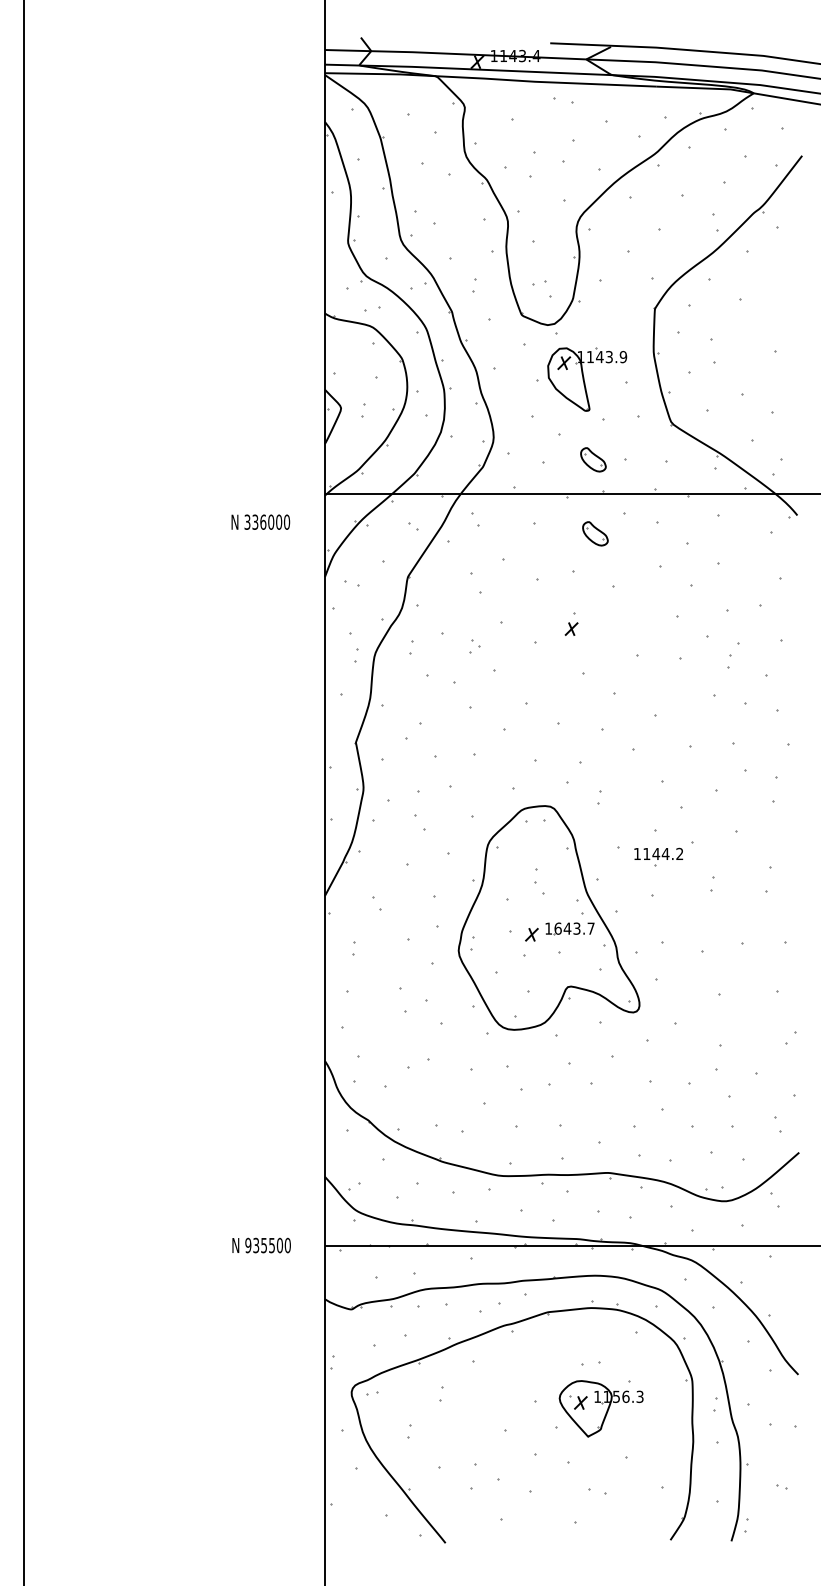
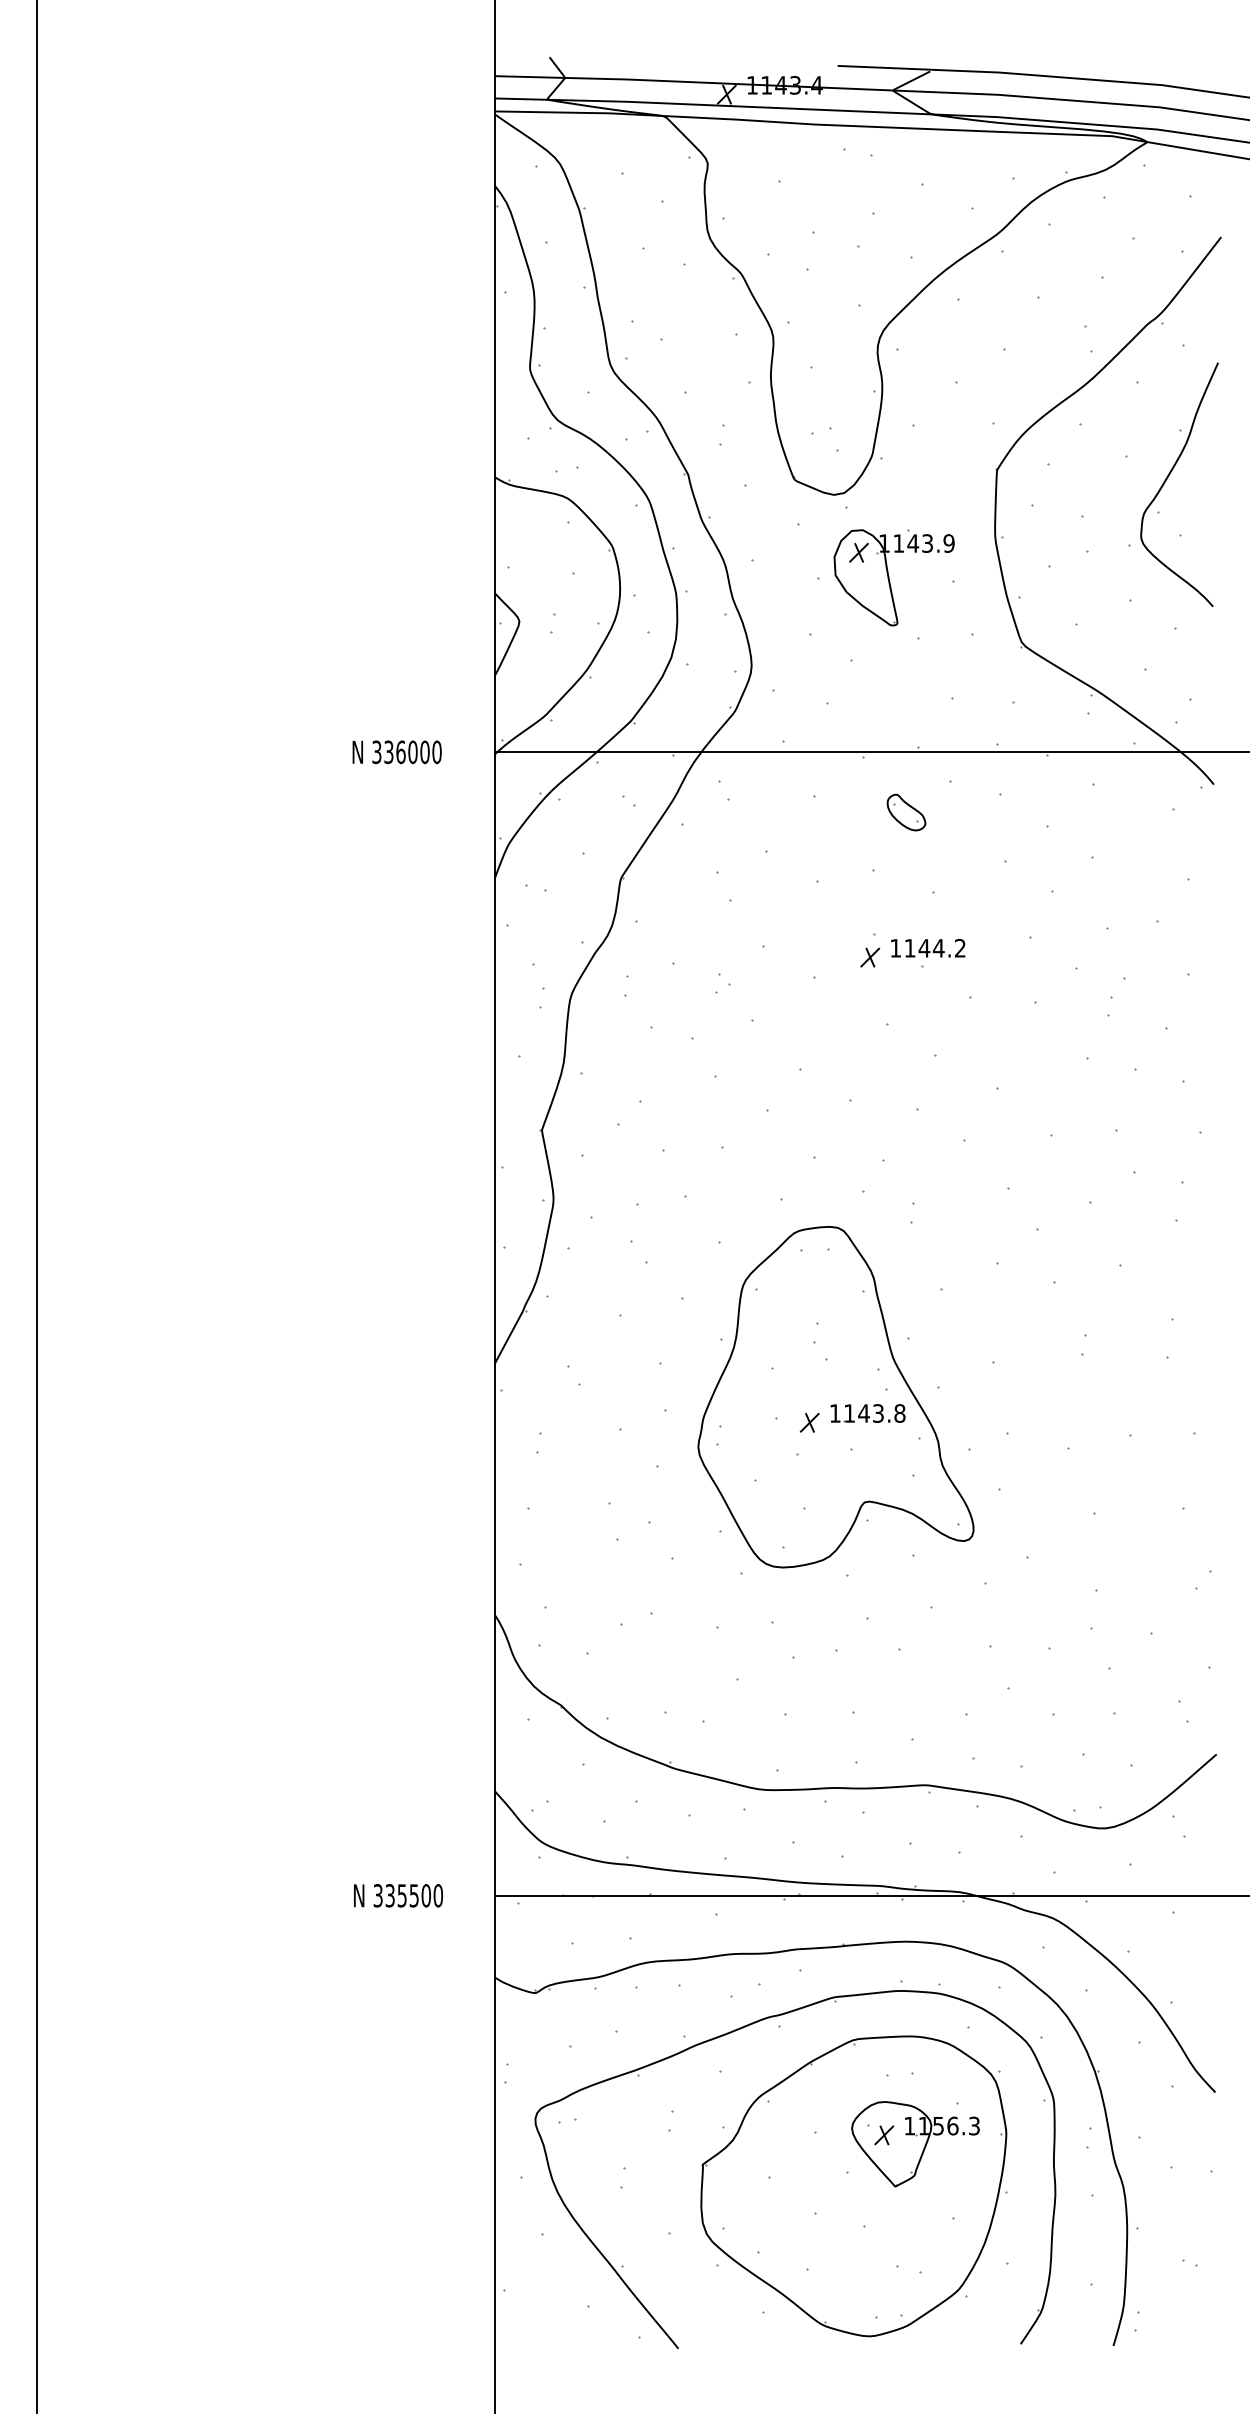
part: (770, 318) -> (1172, 484), added
part: (593, 459) -> (903, 699), removed
text: (260, 521) -> (396, 751), moved
part: (658, 856) -> (927, 952), moved
text: (574, 928) -> (874, 1413), 1643.7 -> 1143.8
text: (248, 1245) -> (378, 1895), 935500 -> 335500
part: (560, 1436) -> (853, 2186), added

